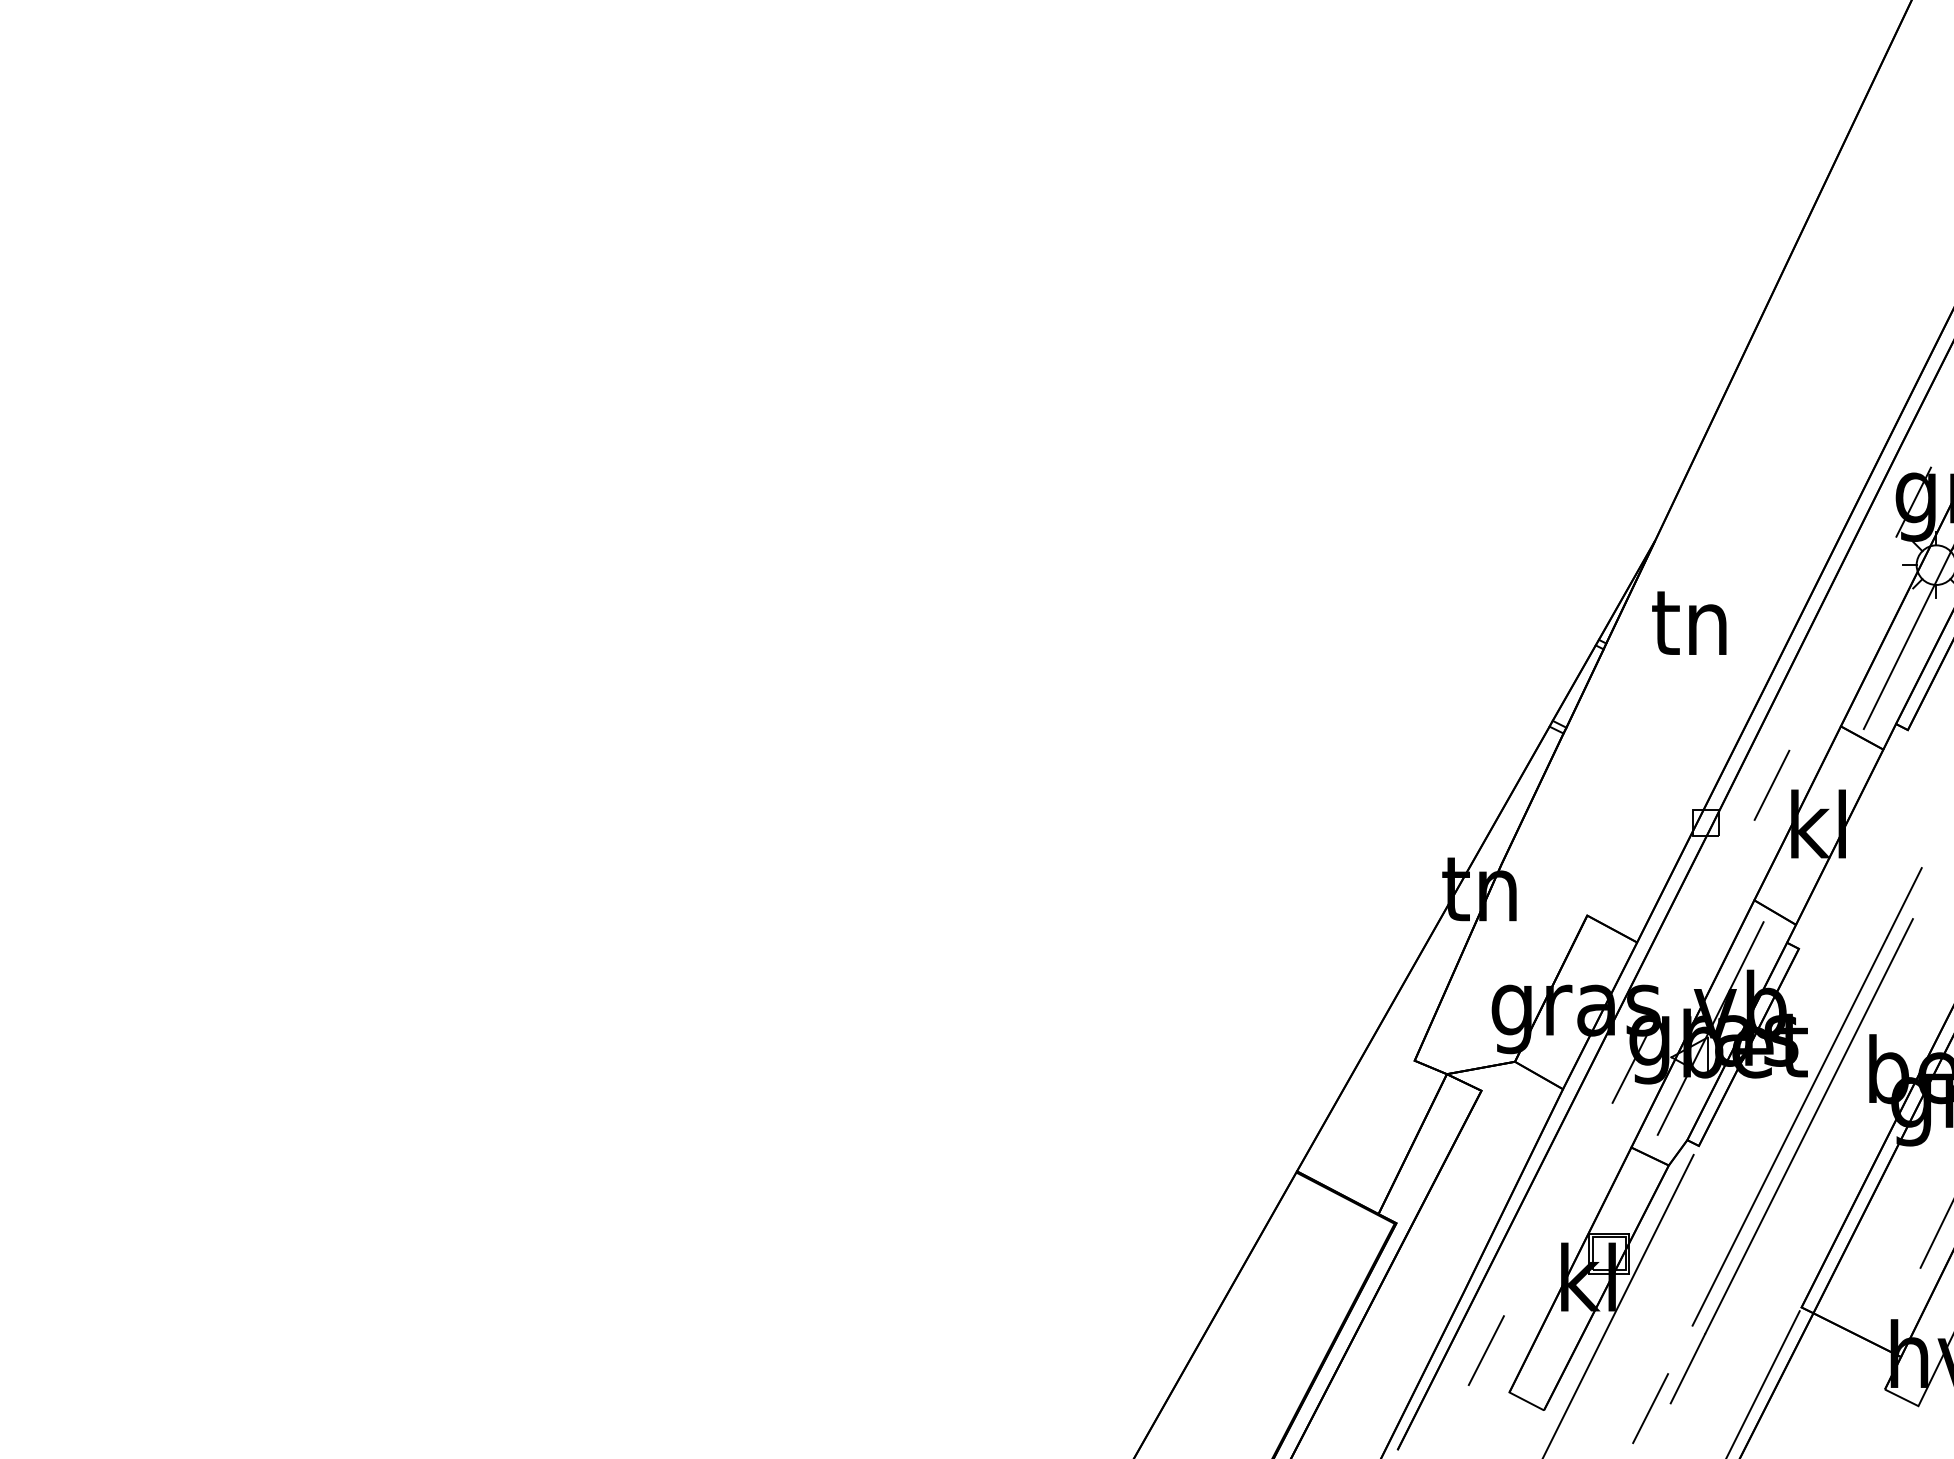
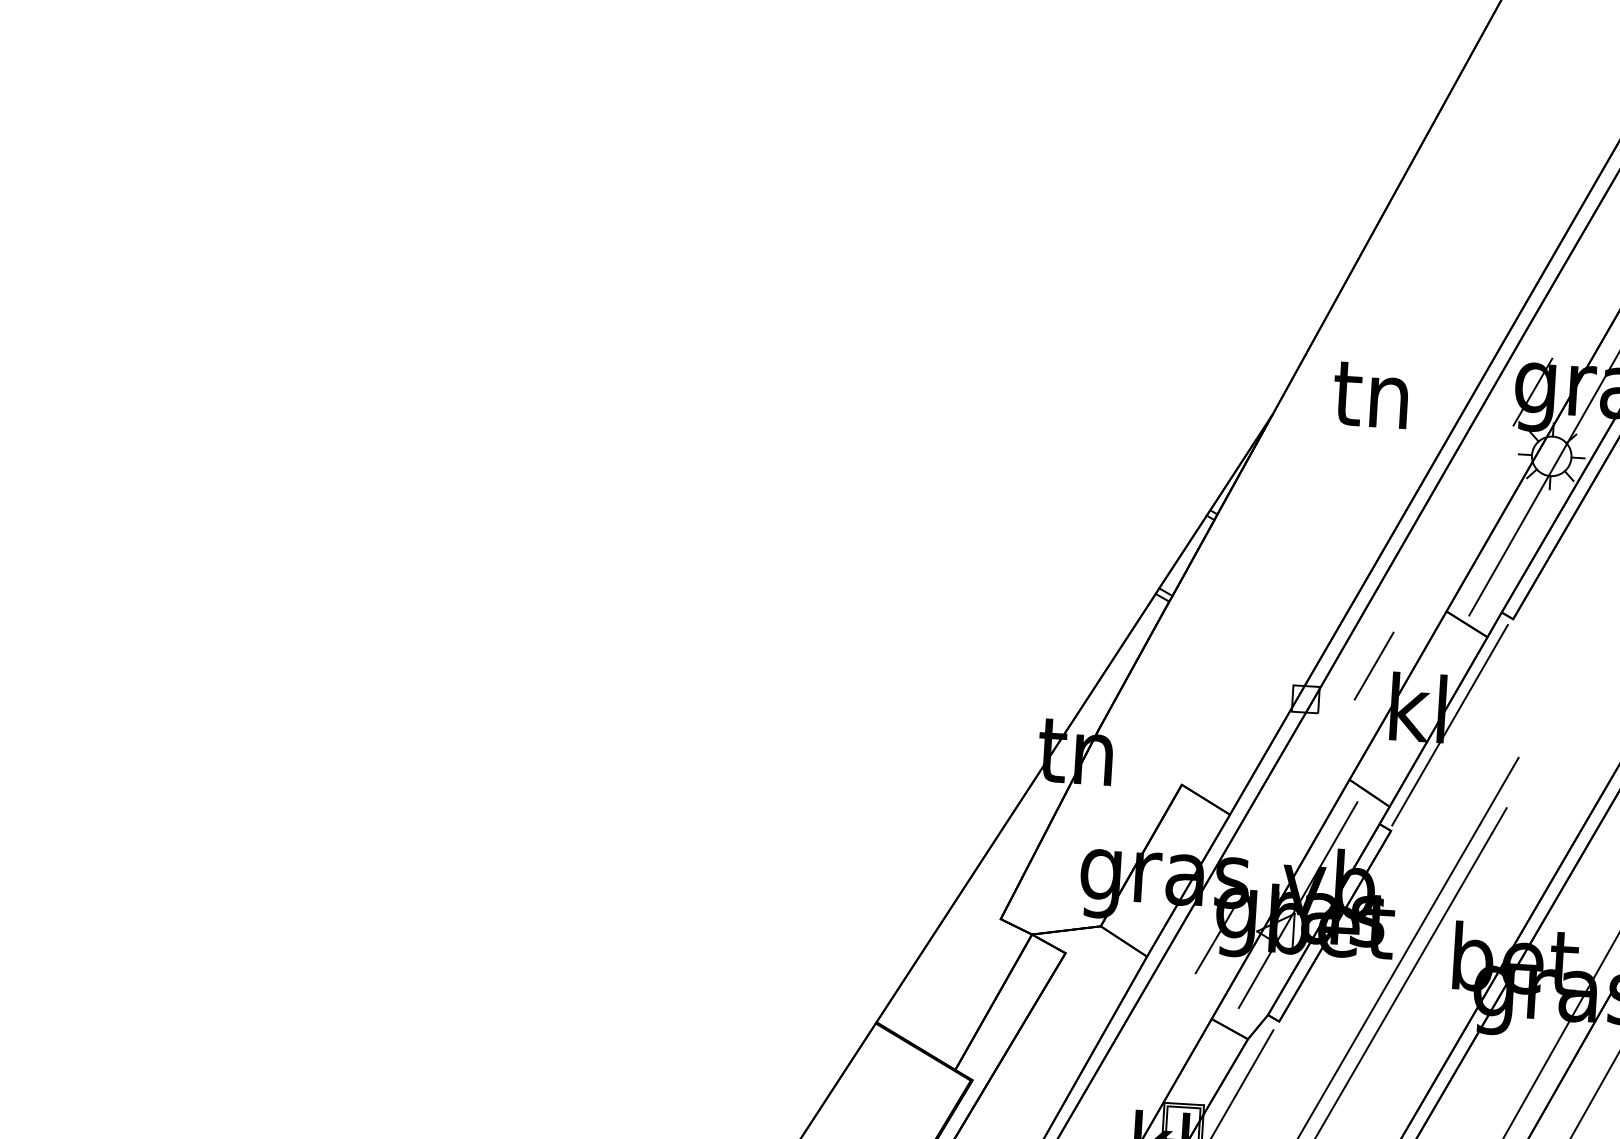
text: (1689, 622) -> (1371, 394), moved
line: (1850, 839) -> (1449, 724), added

